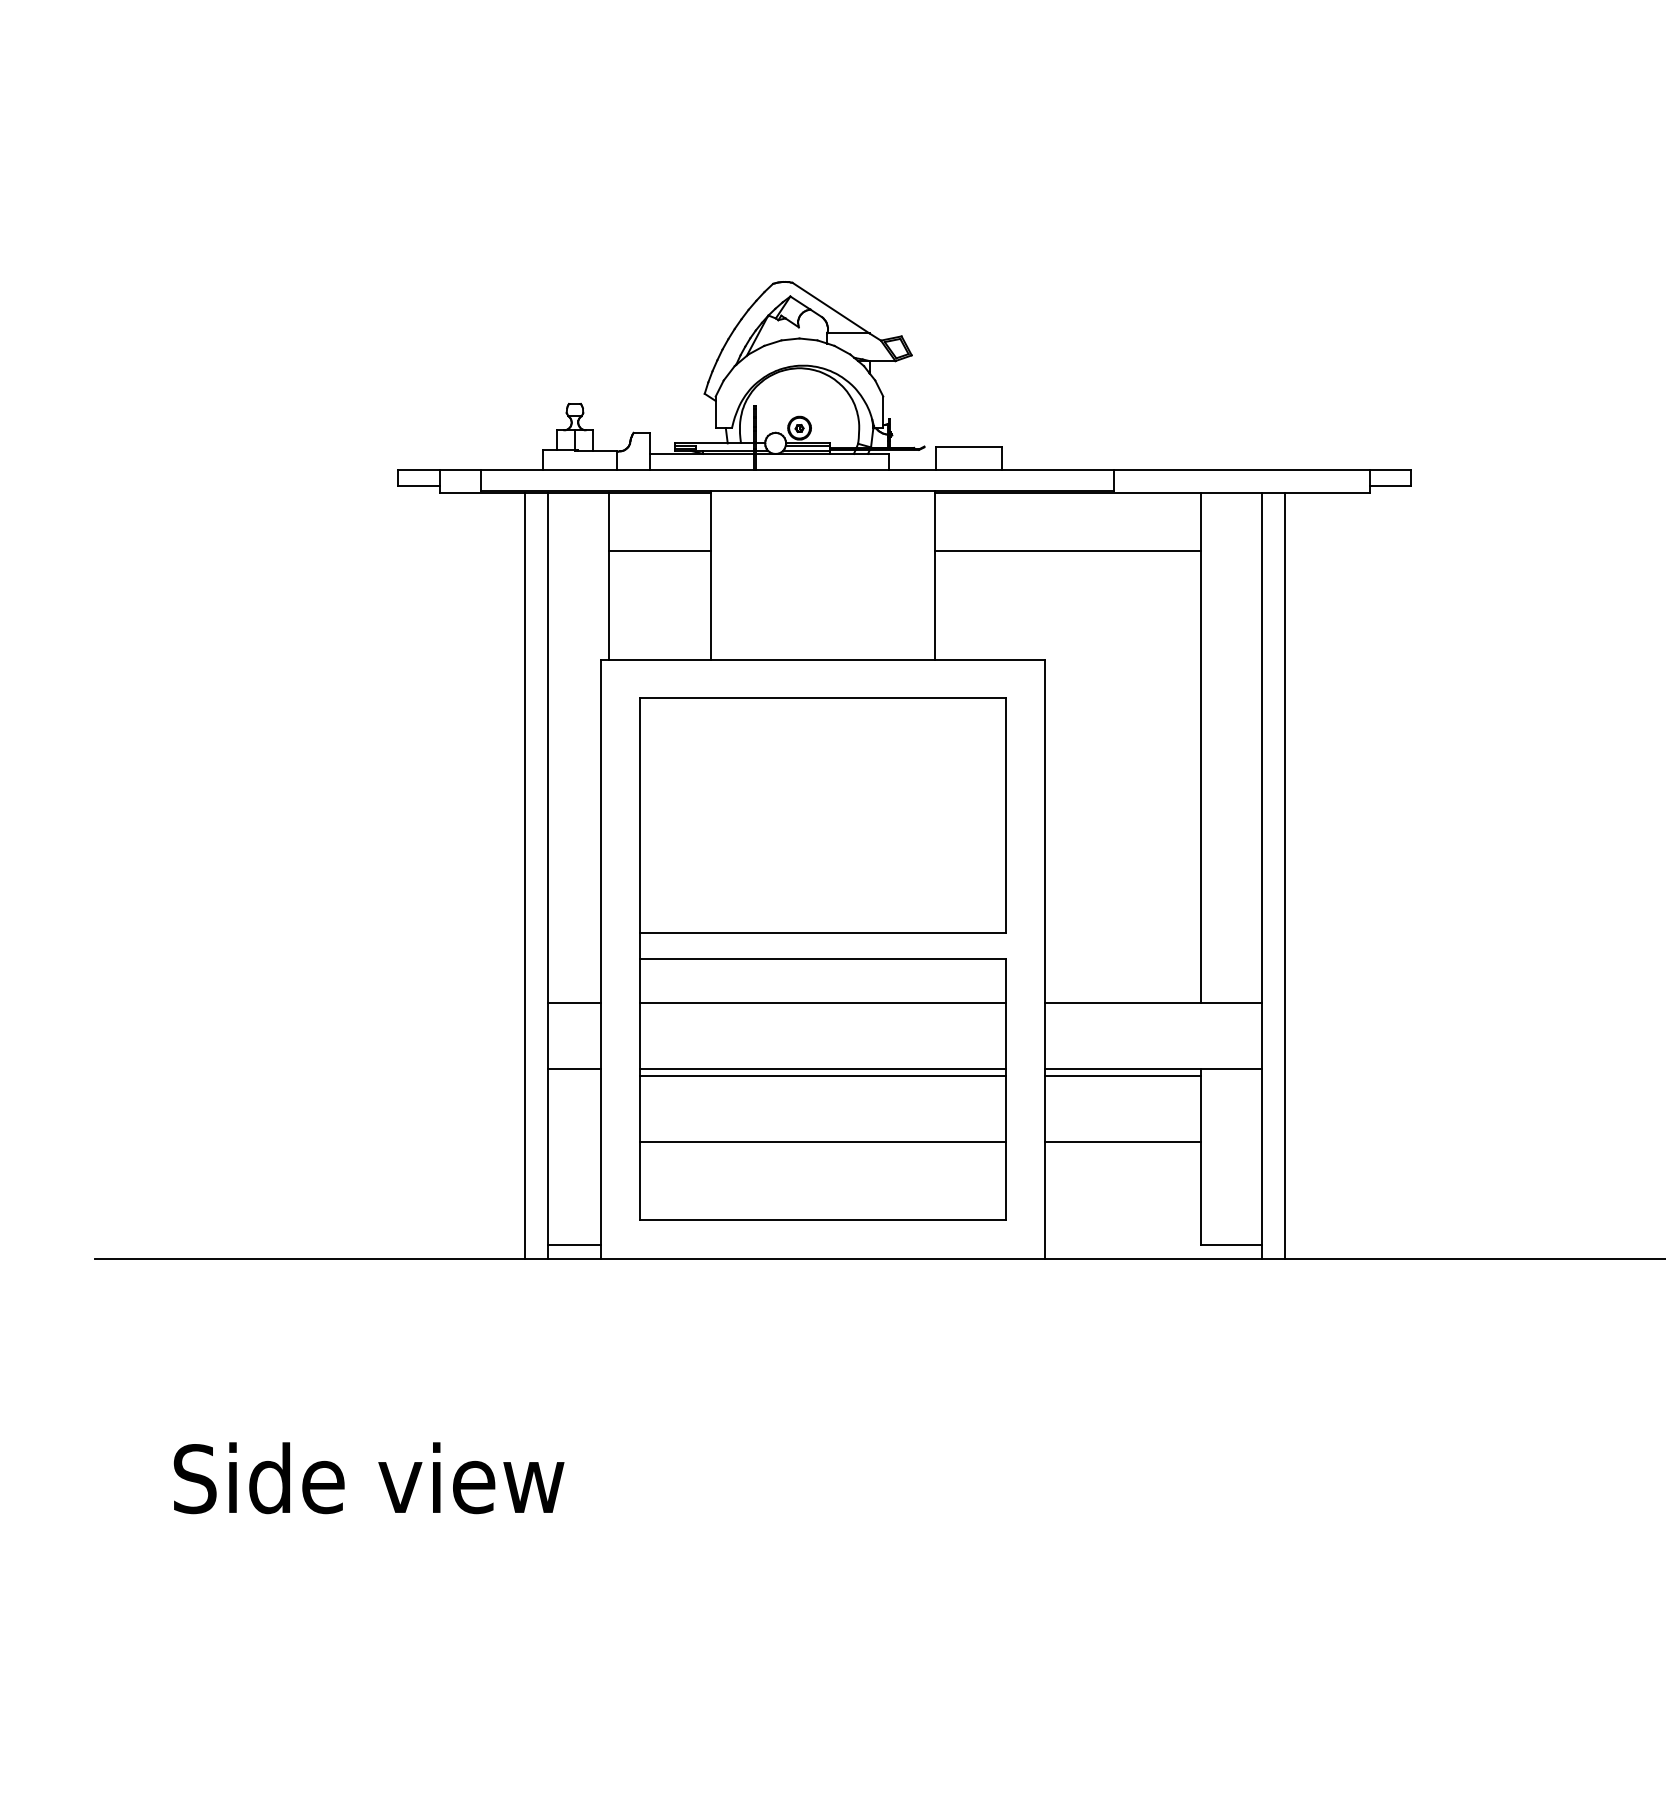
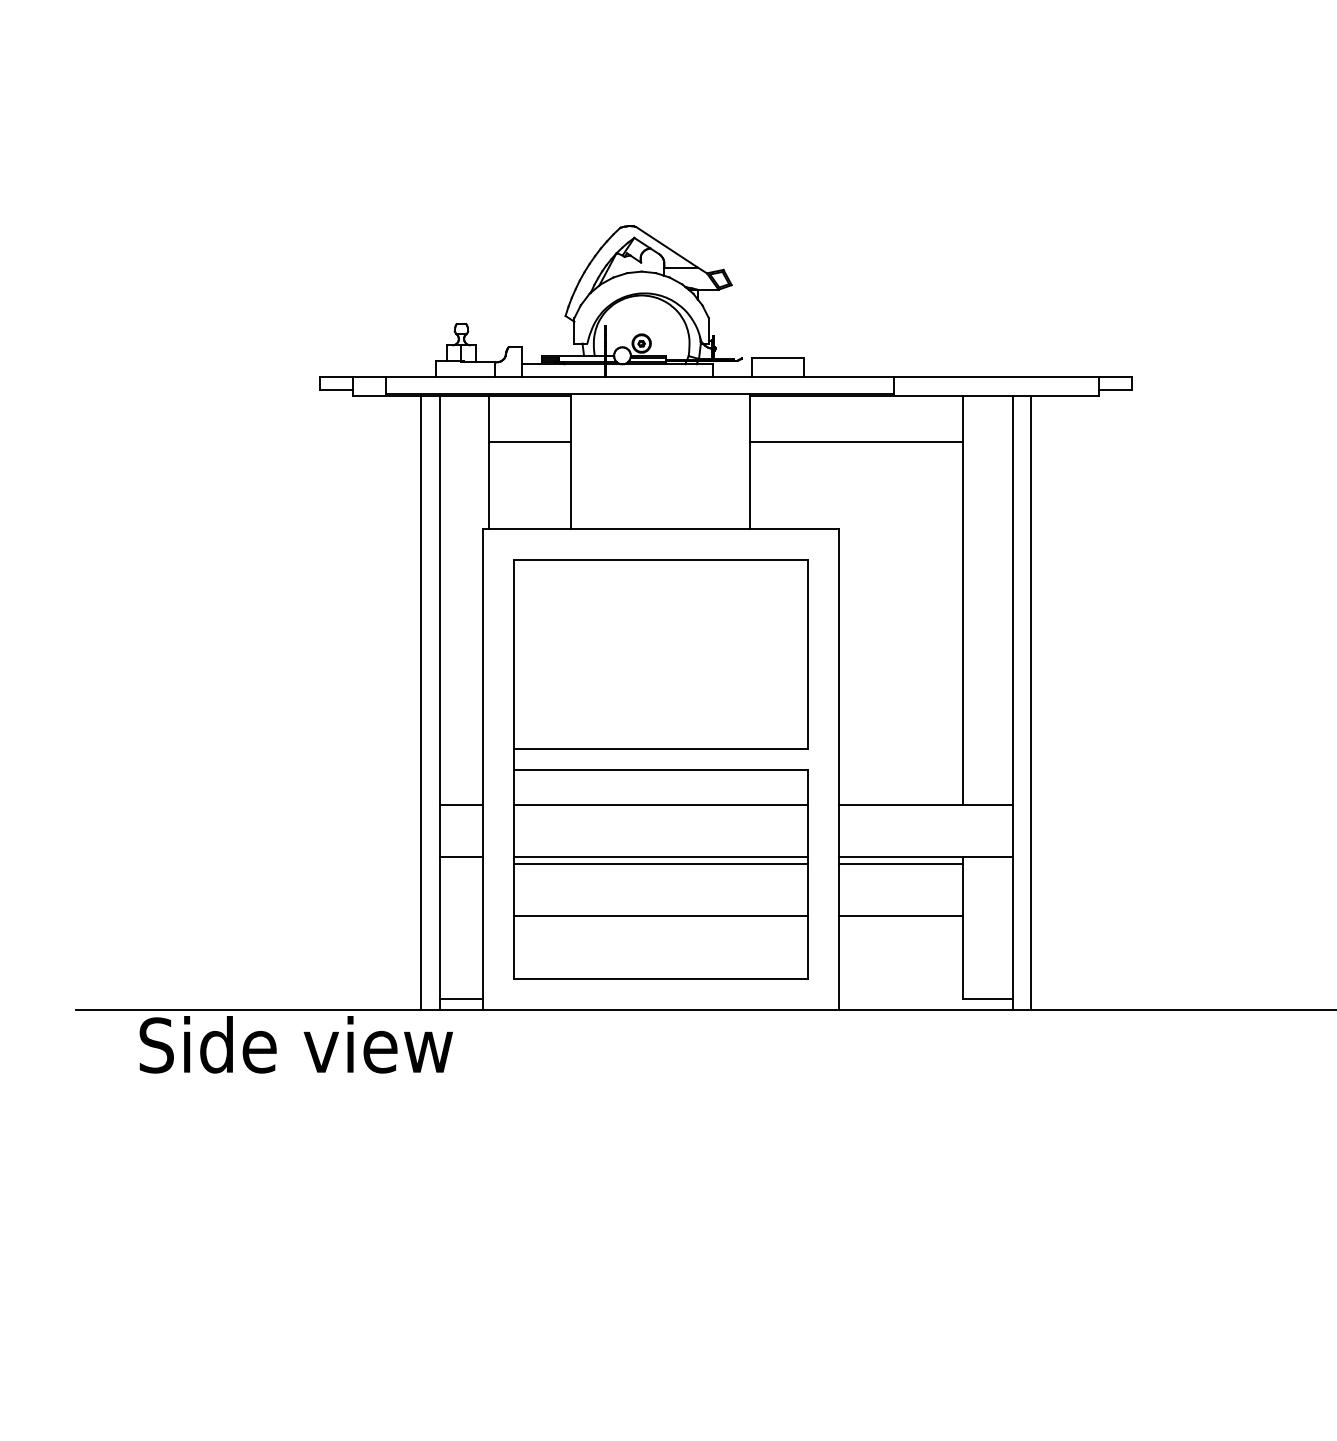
text: (368, 1478) -> (295, 1045), moved

